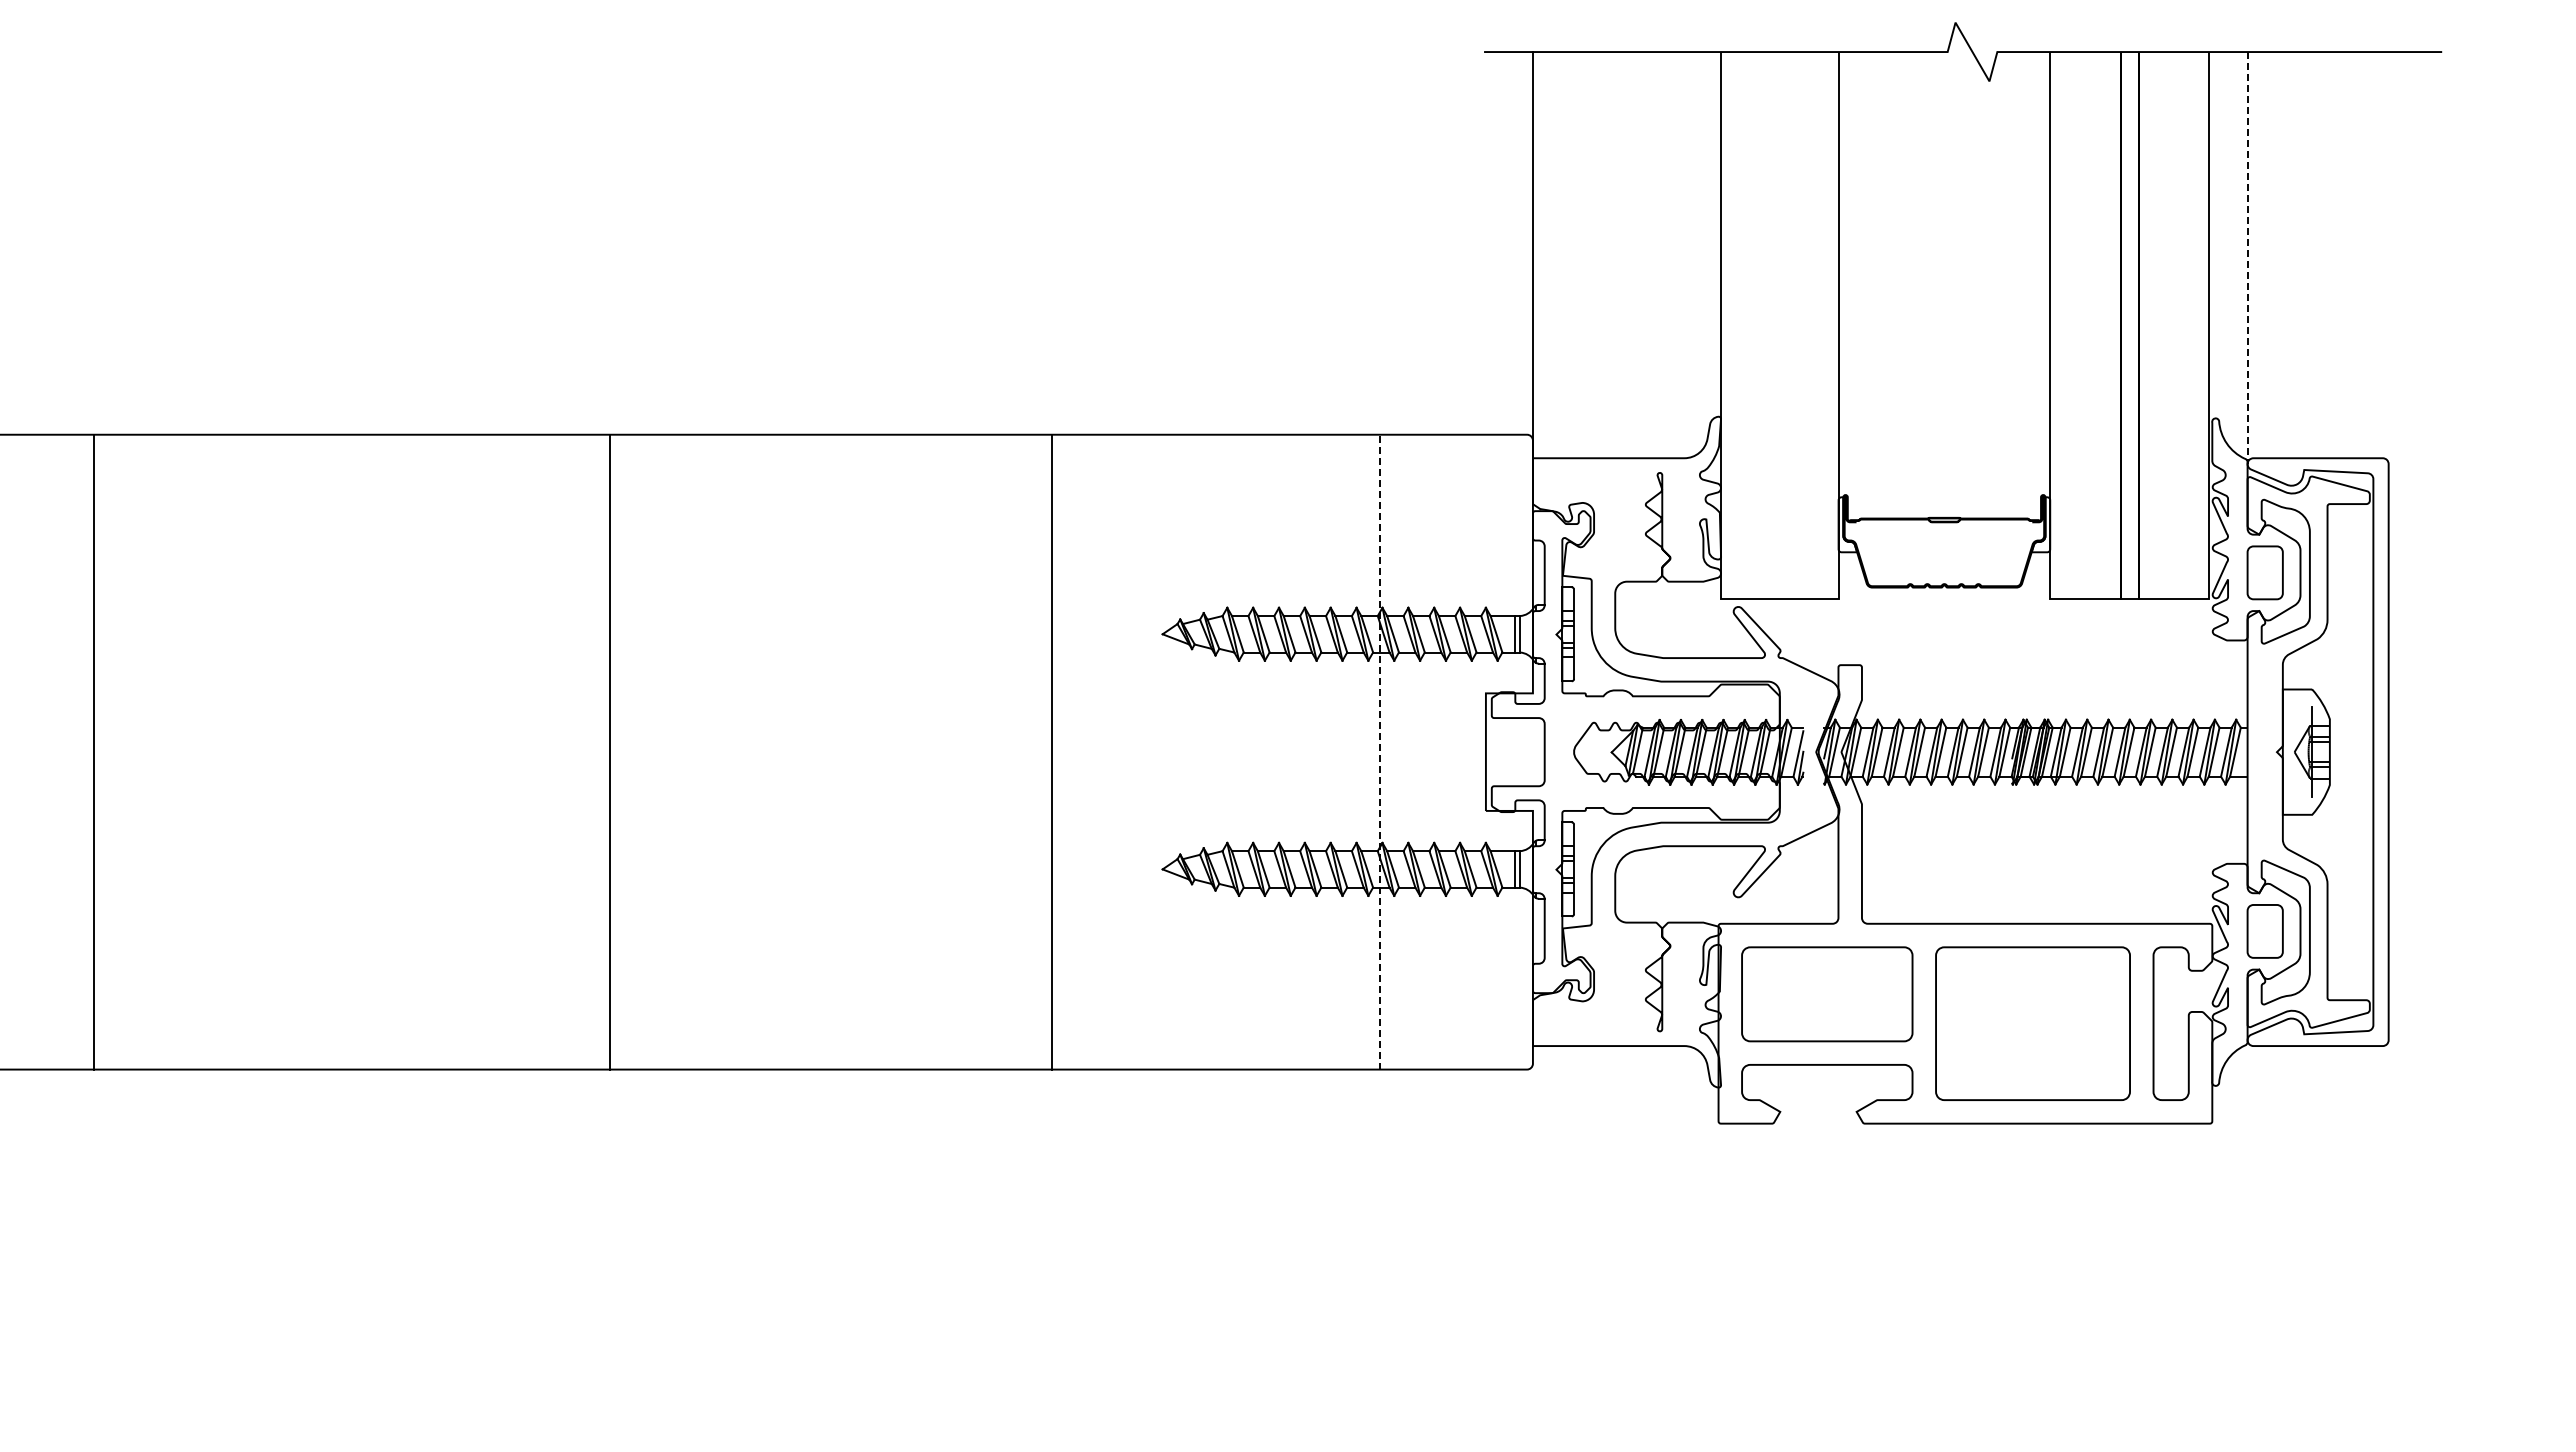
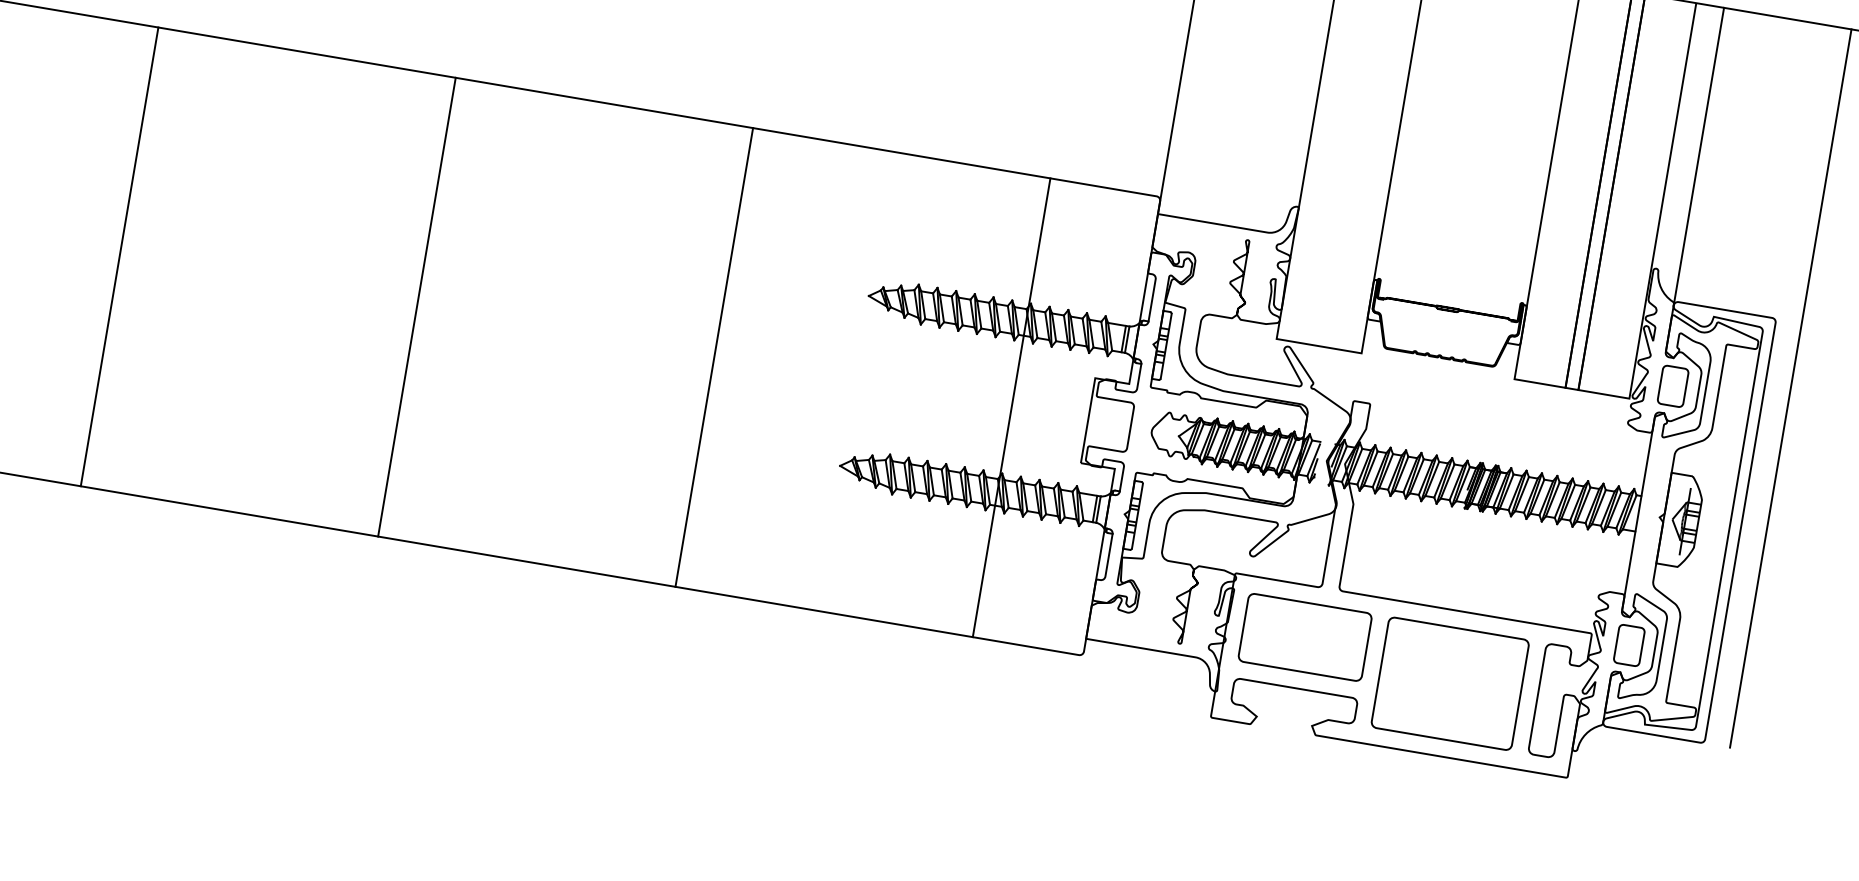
line: (2247, 258) -> (1698, 157), dashed -> solid
line: (2423, 548) -> (1790, 388), added
line: (93, 751) -> (119, 256), moved
line: (610, 751) -> (417, 306), moved
line: (1051, 751) -> (714, 356), moved
line: (1380, 751) -> (1011, 407), dashed -> solid

